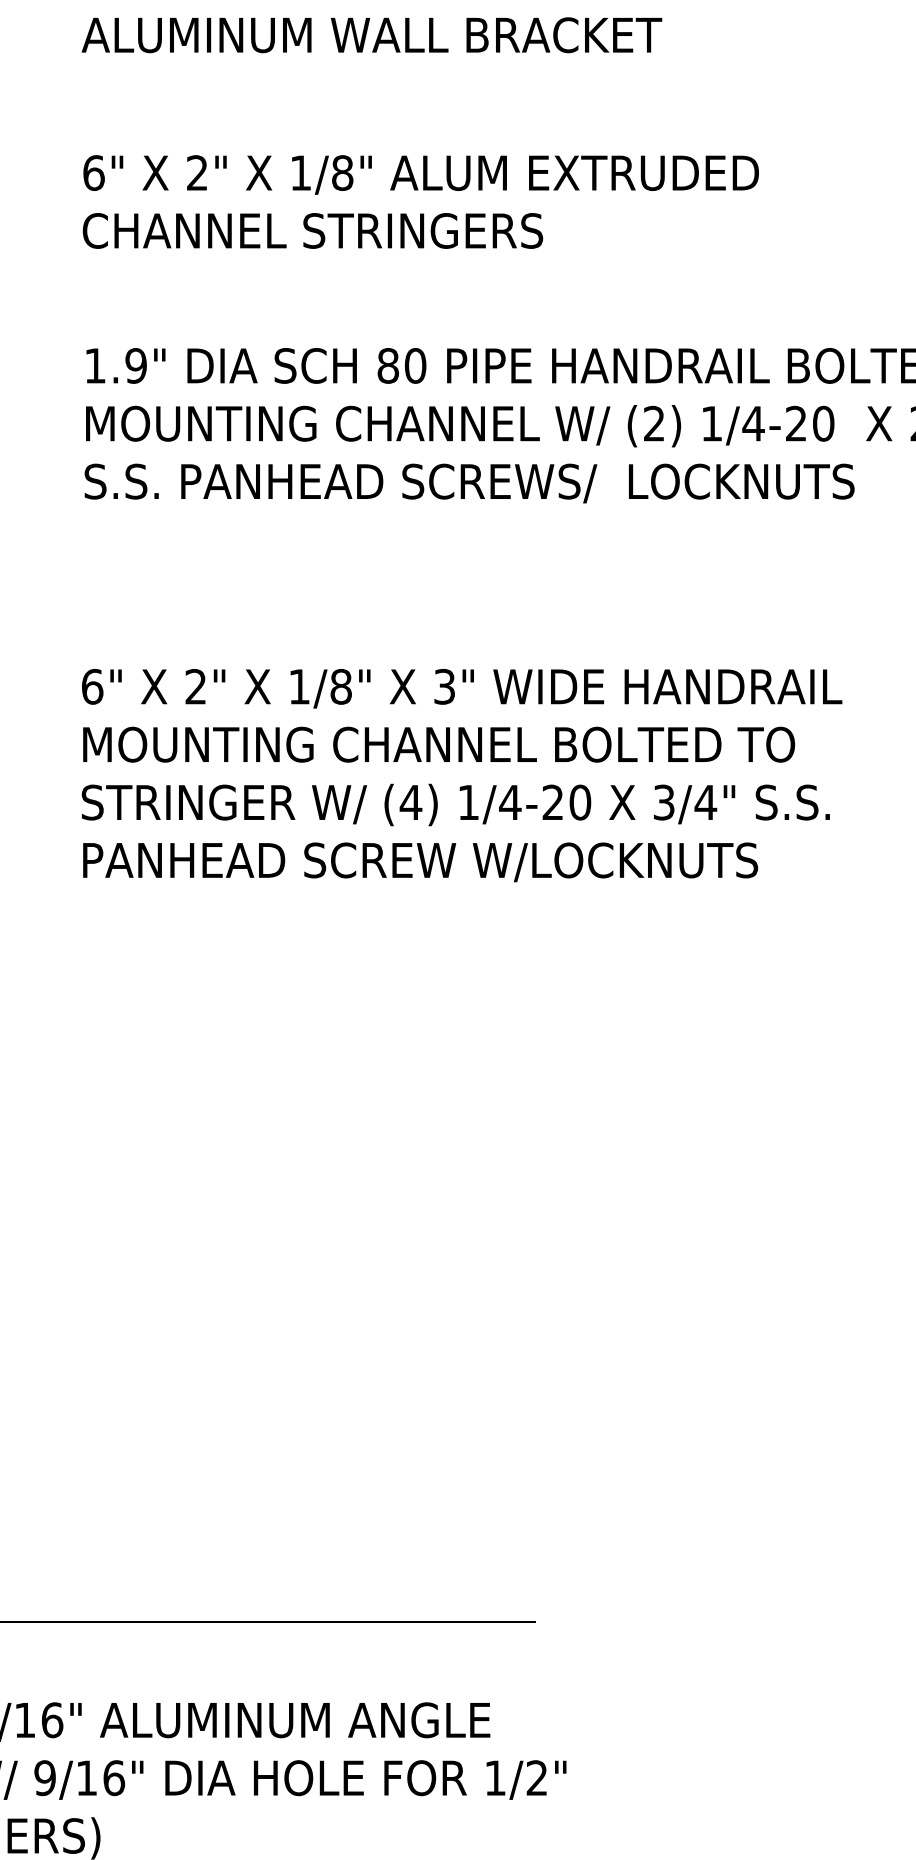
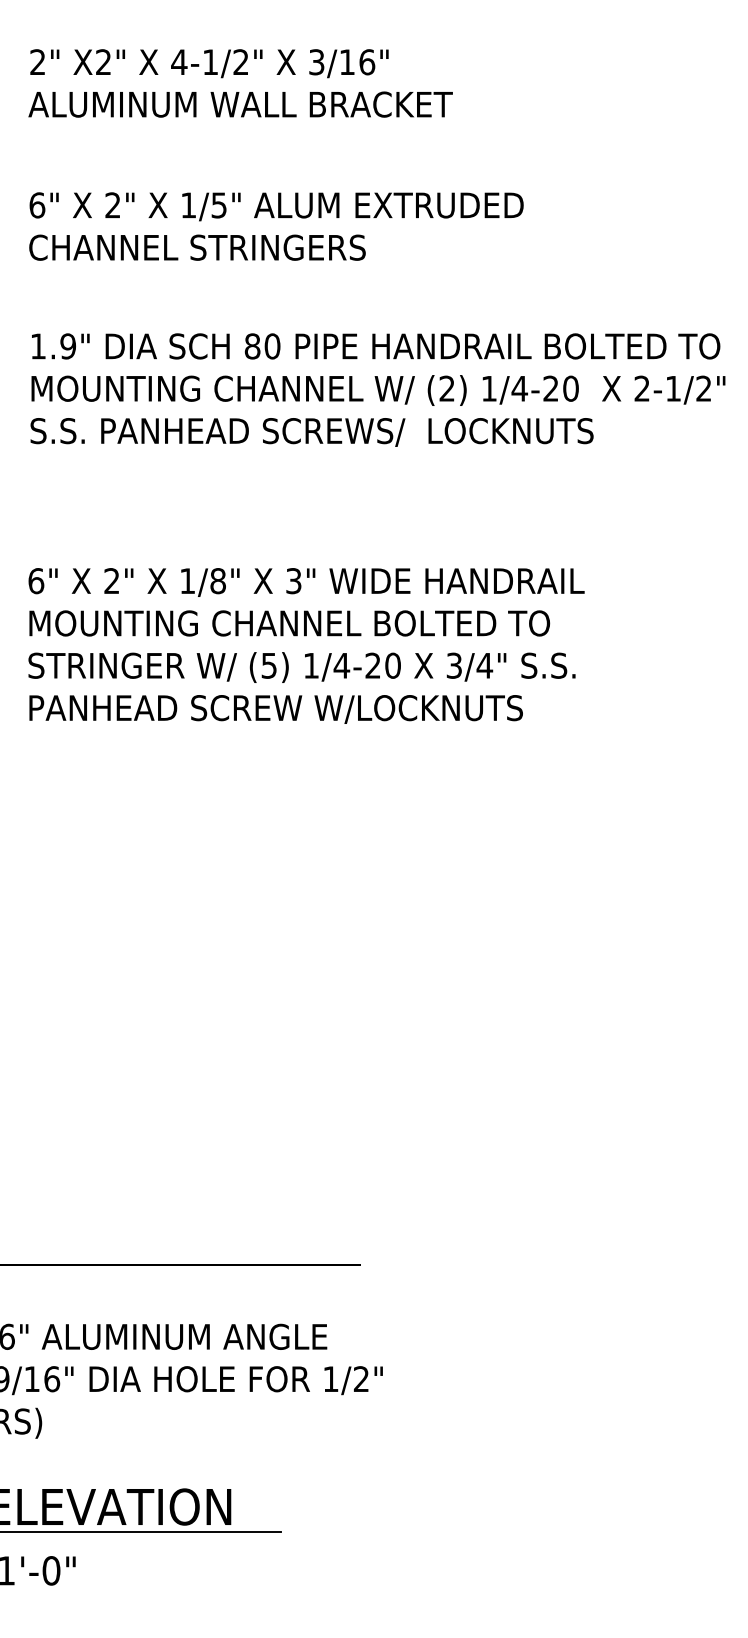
text: (343, 173) -> (219, 205), 1/8" -> 1/5"
text: (411, 802) -> (269, 665), (4) -> (5)

